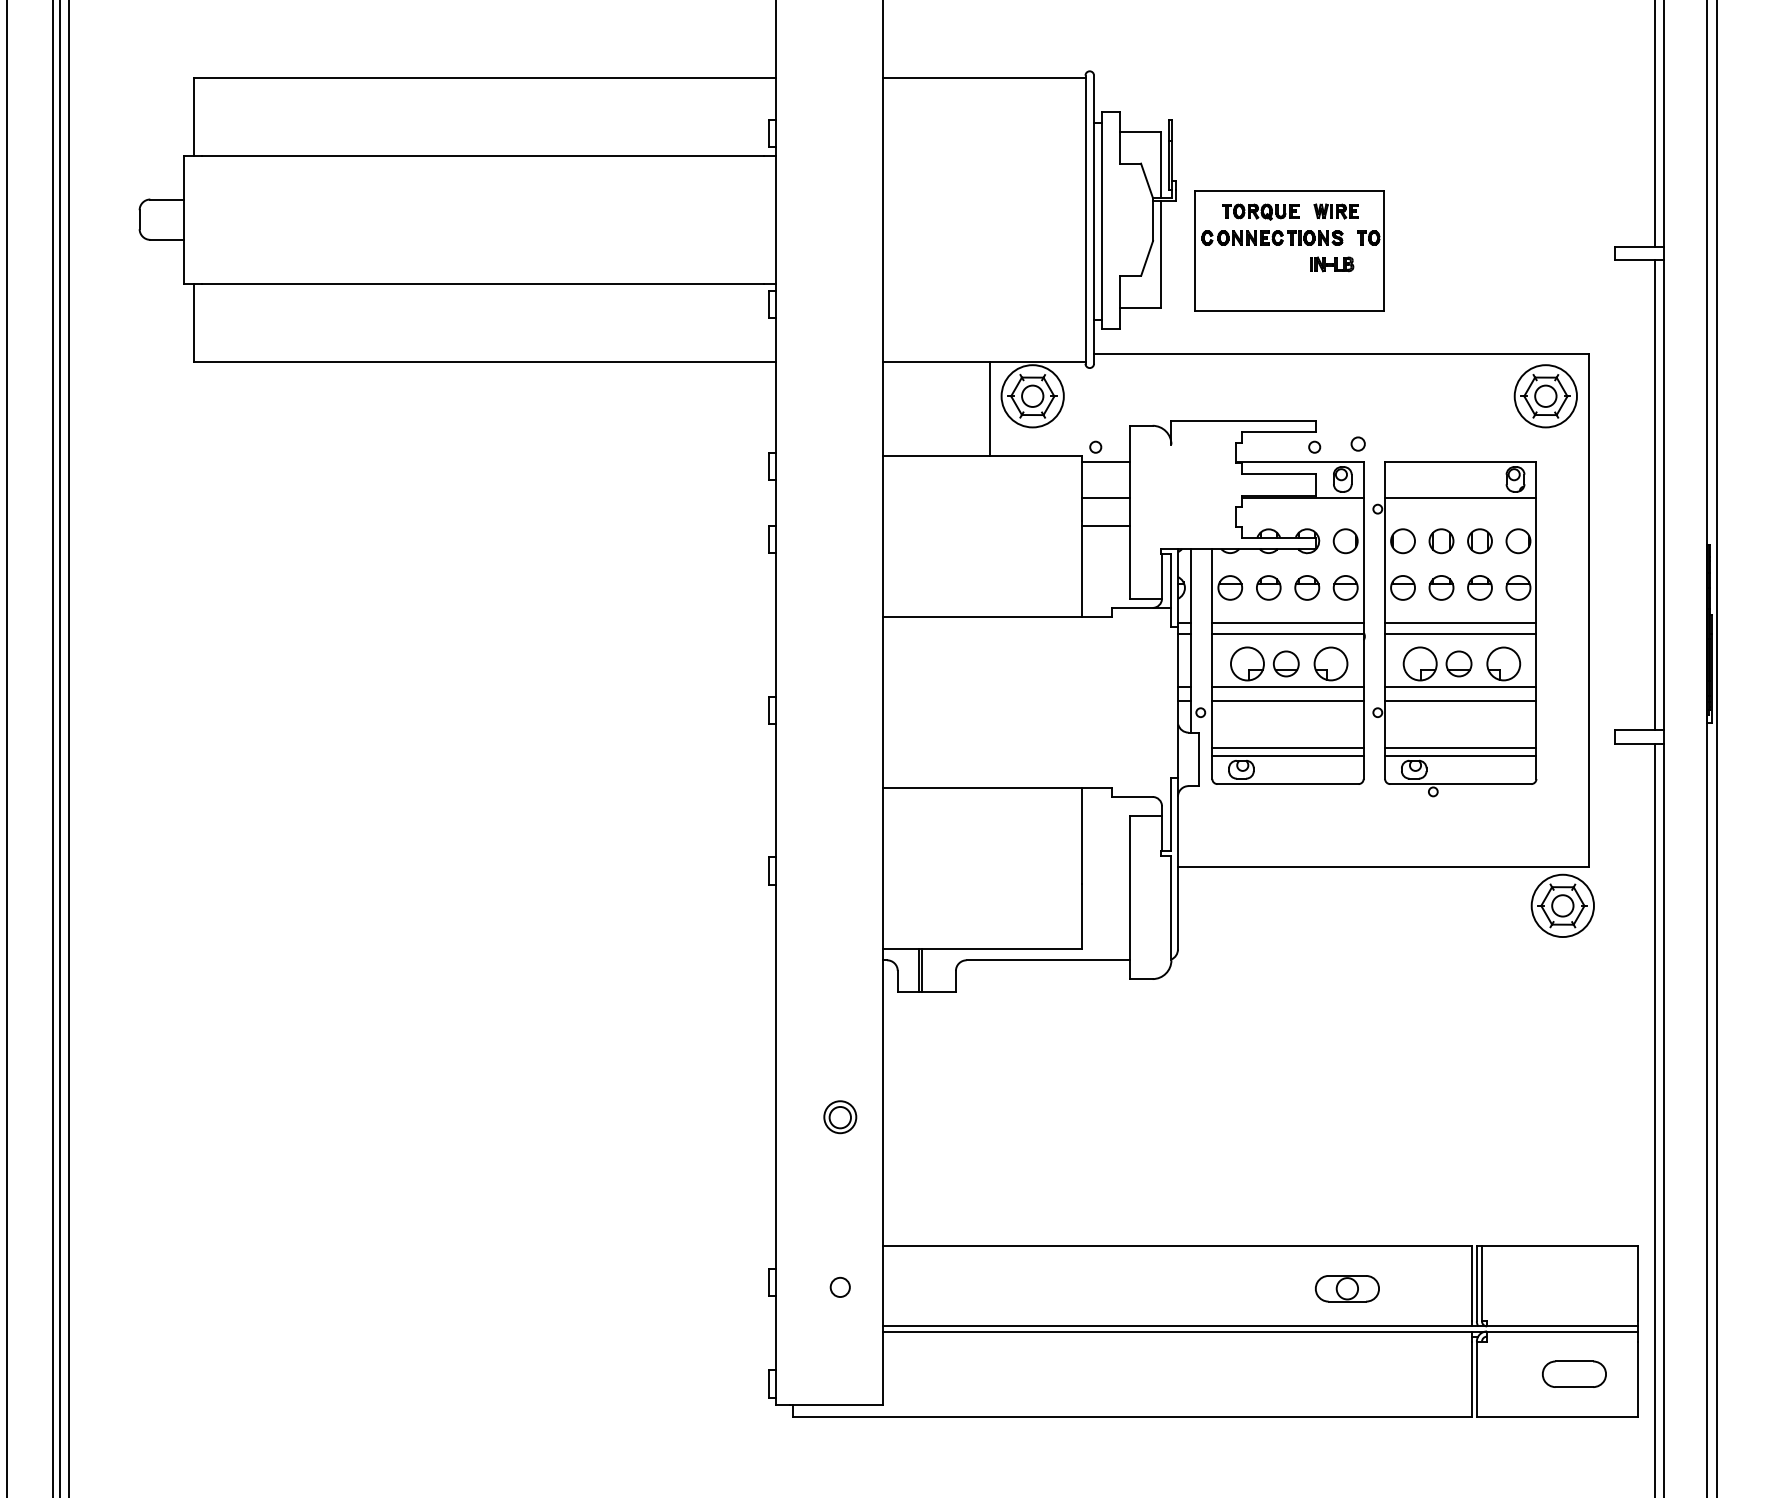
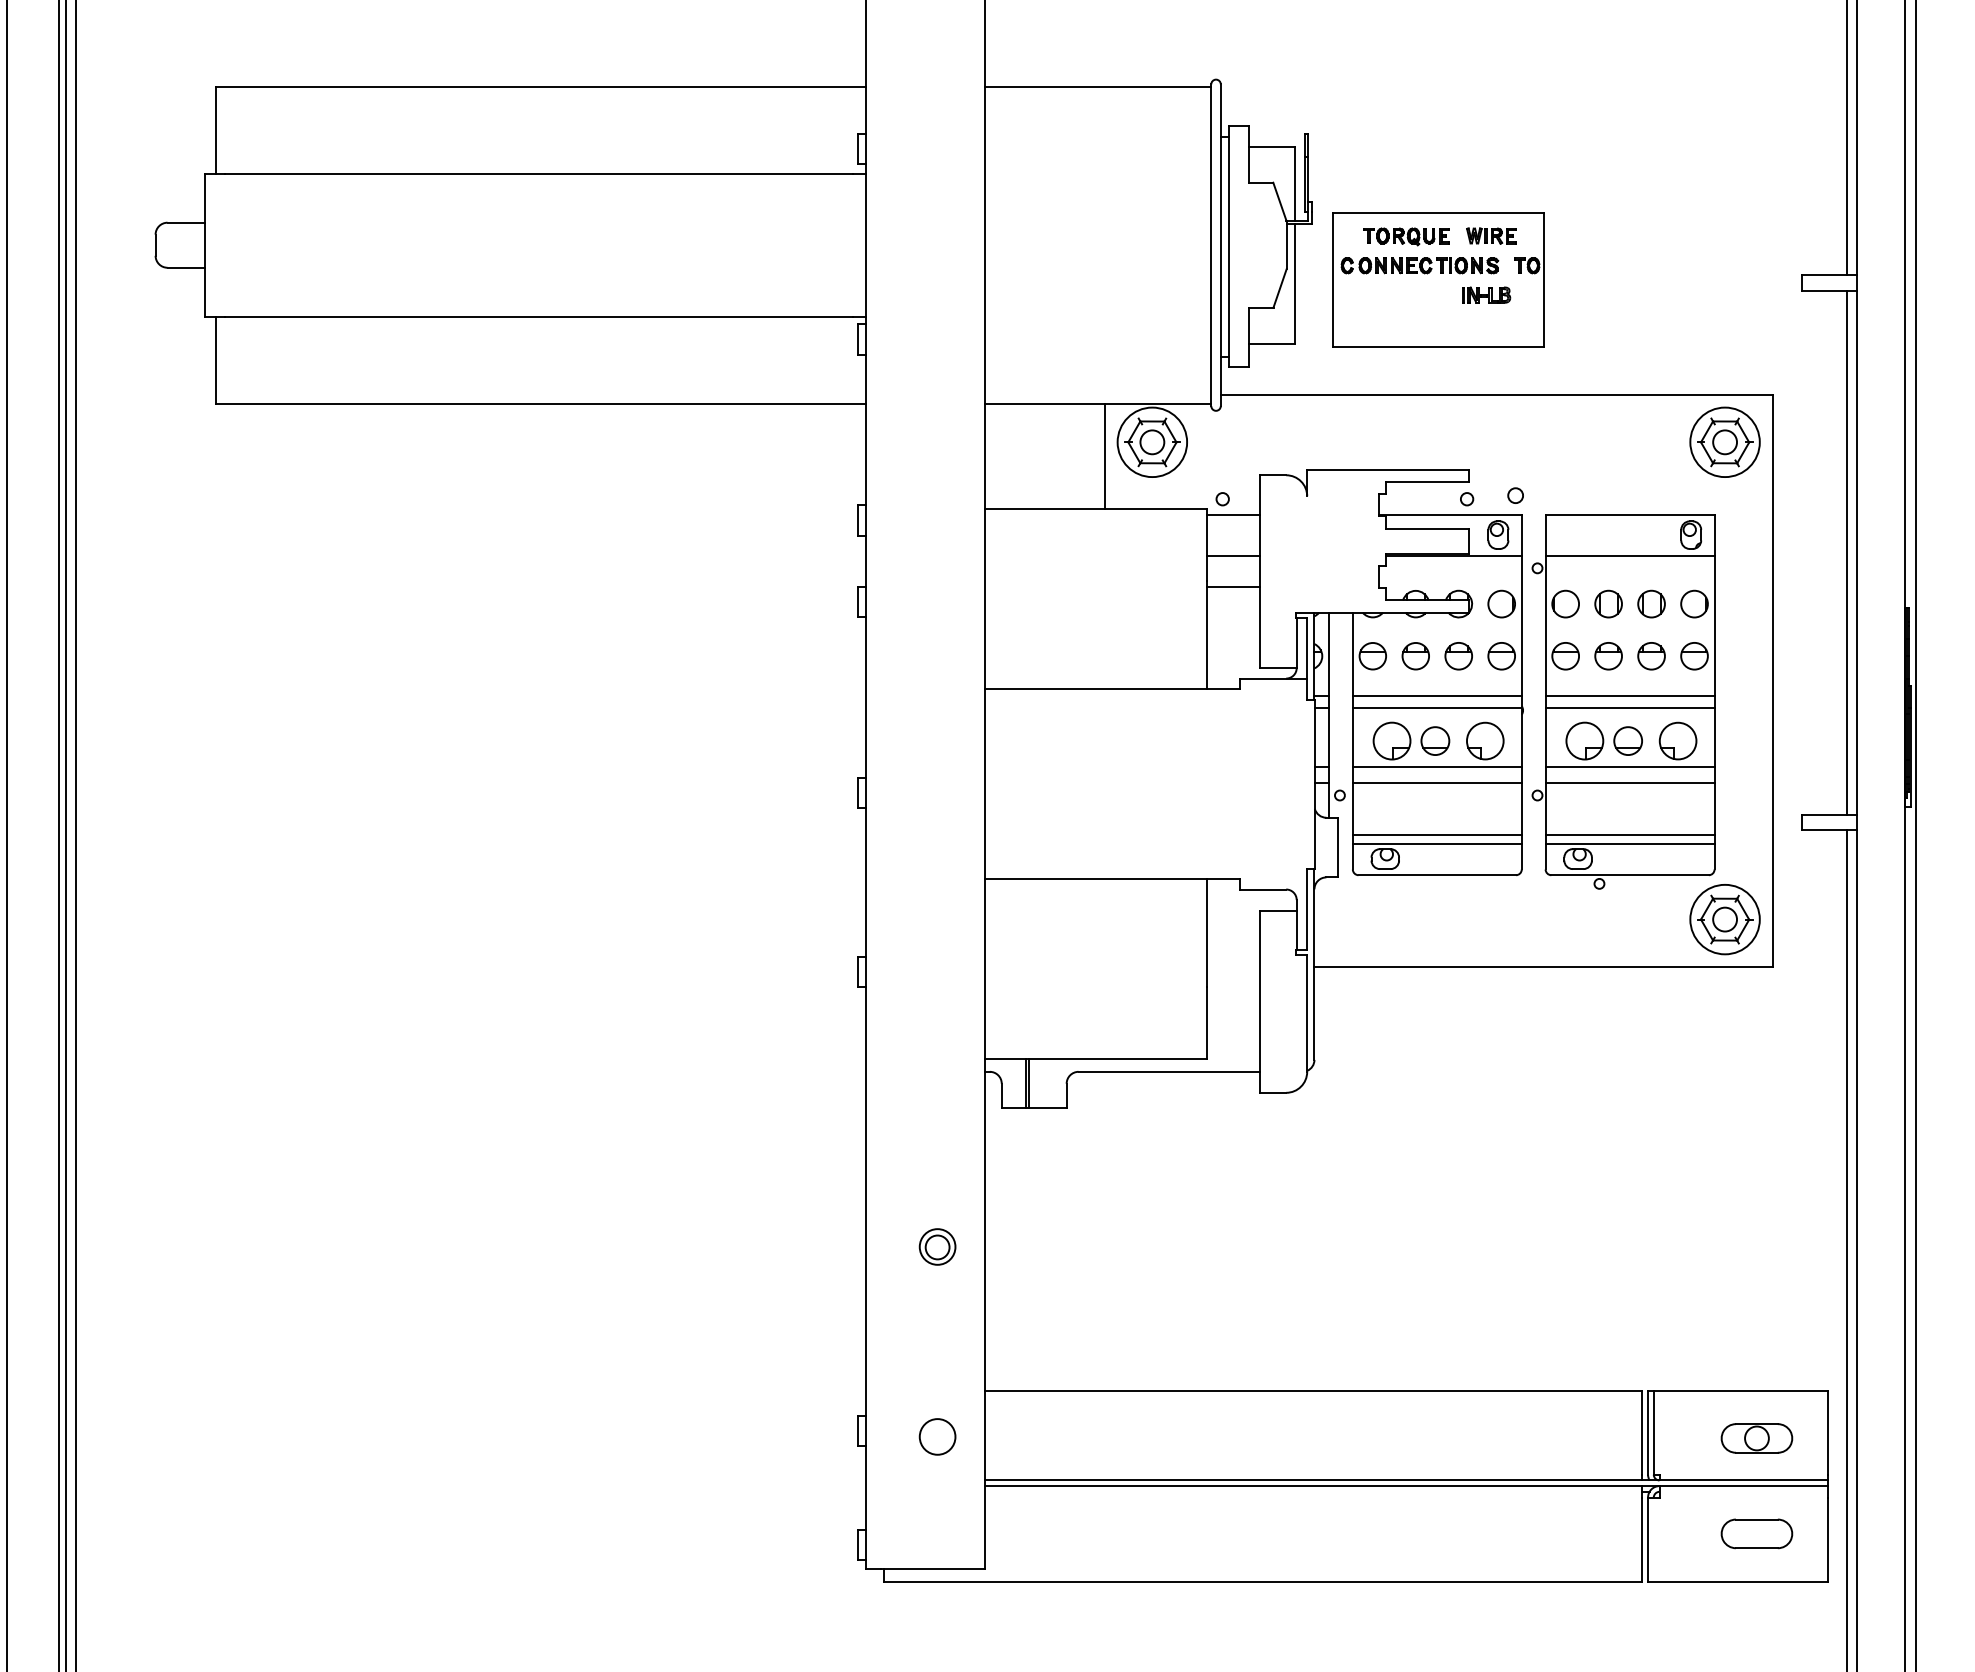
part: (1562, 905) -> (1724, 919), moved
circle: (840, 1287) -> (937, 1437), size x1.67
part: (1347, 1288) -> (1757, 1438), moved

